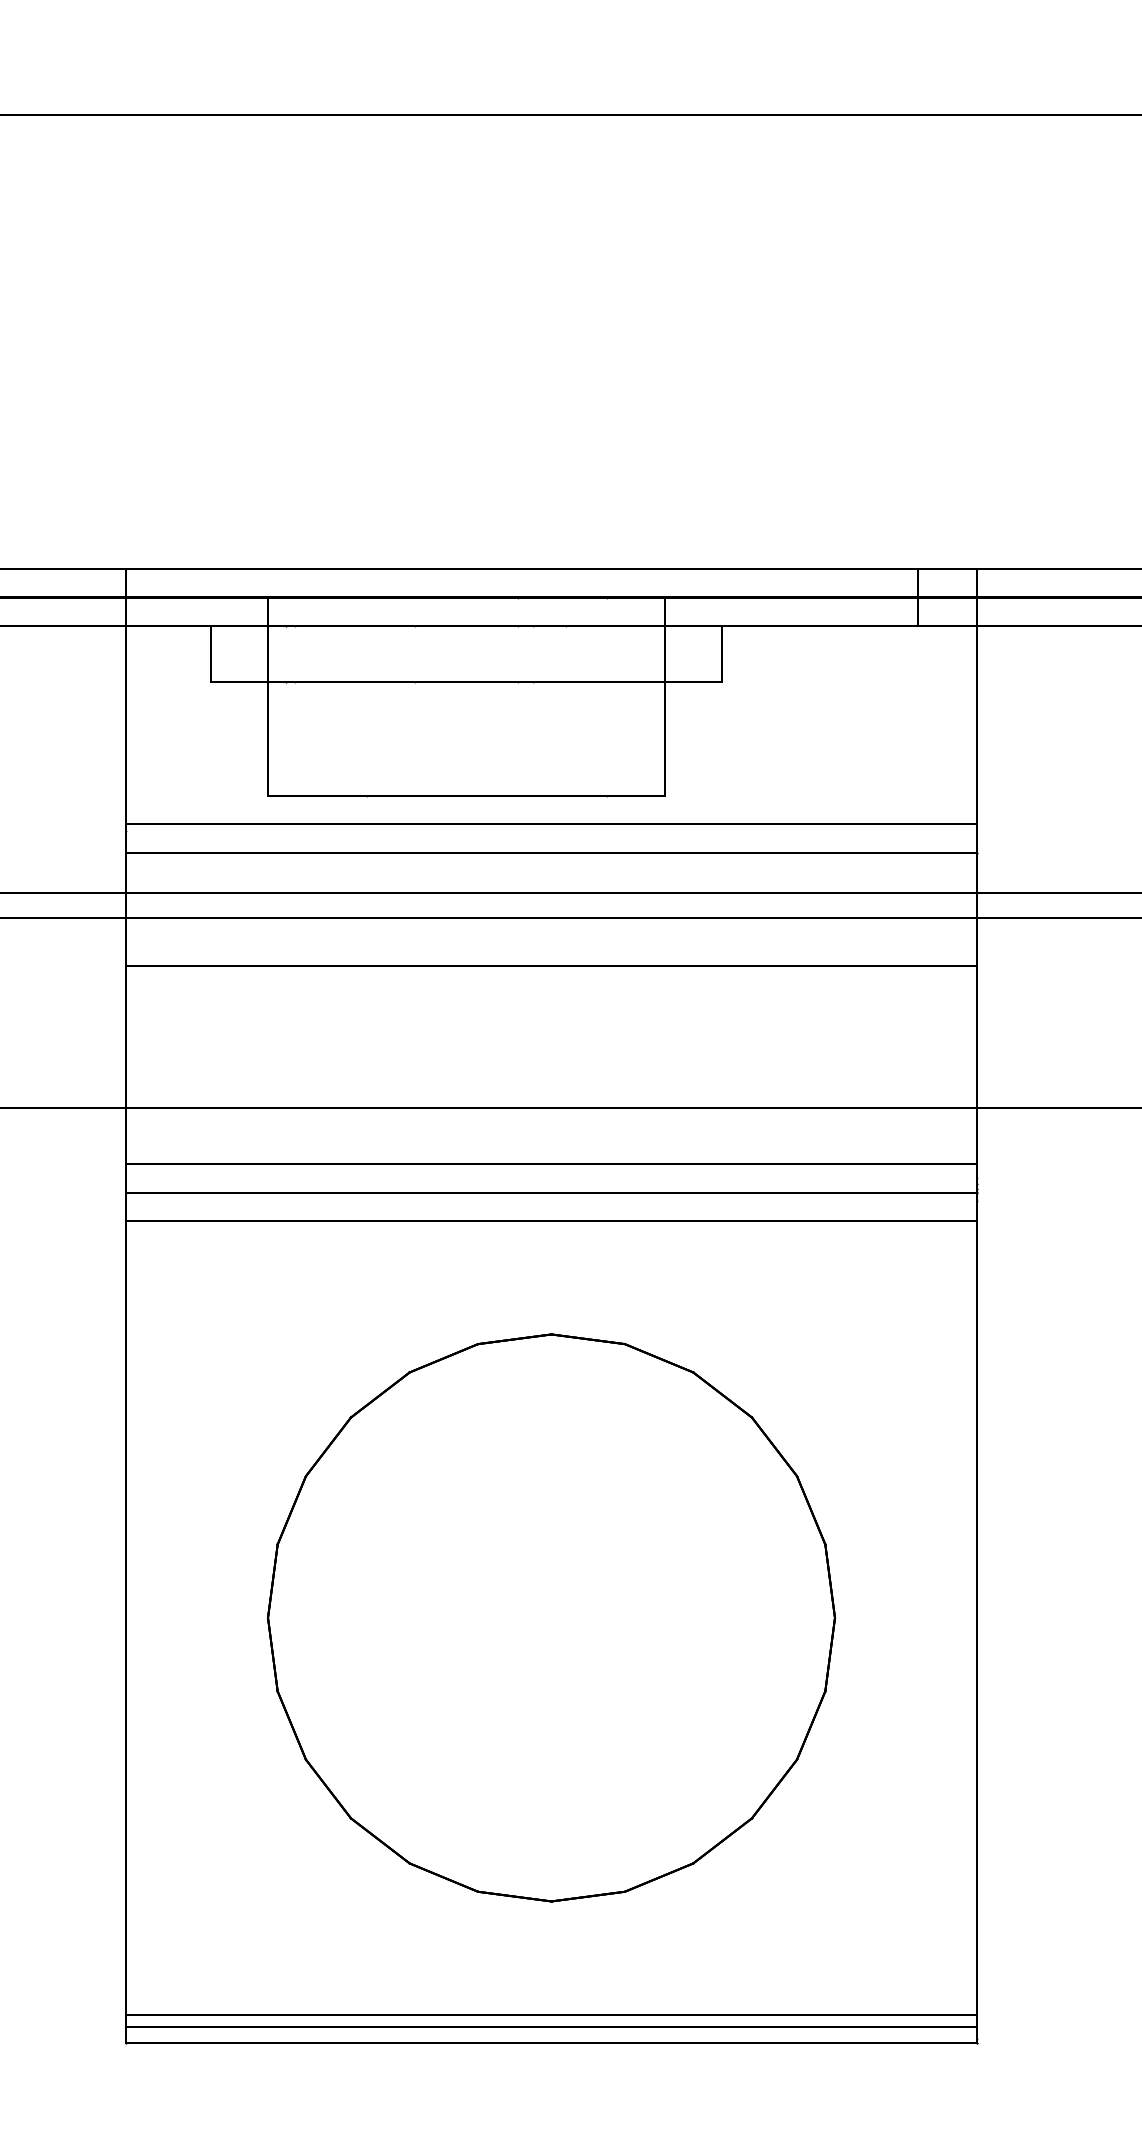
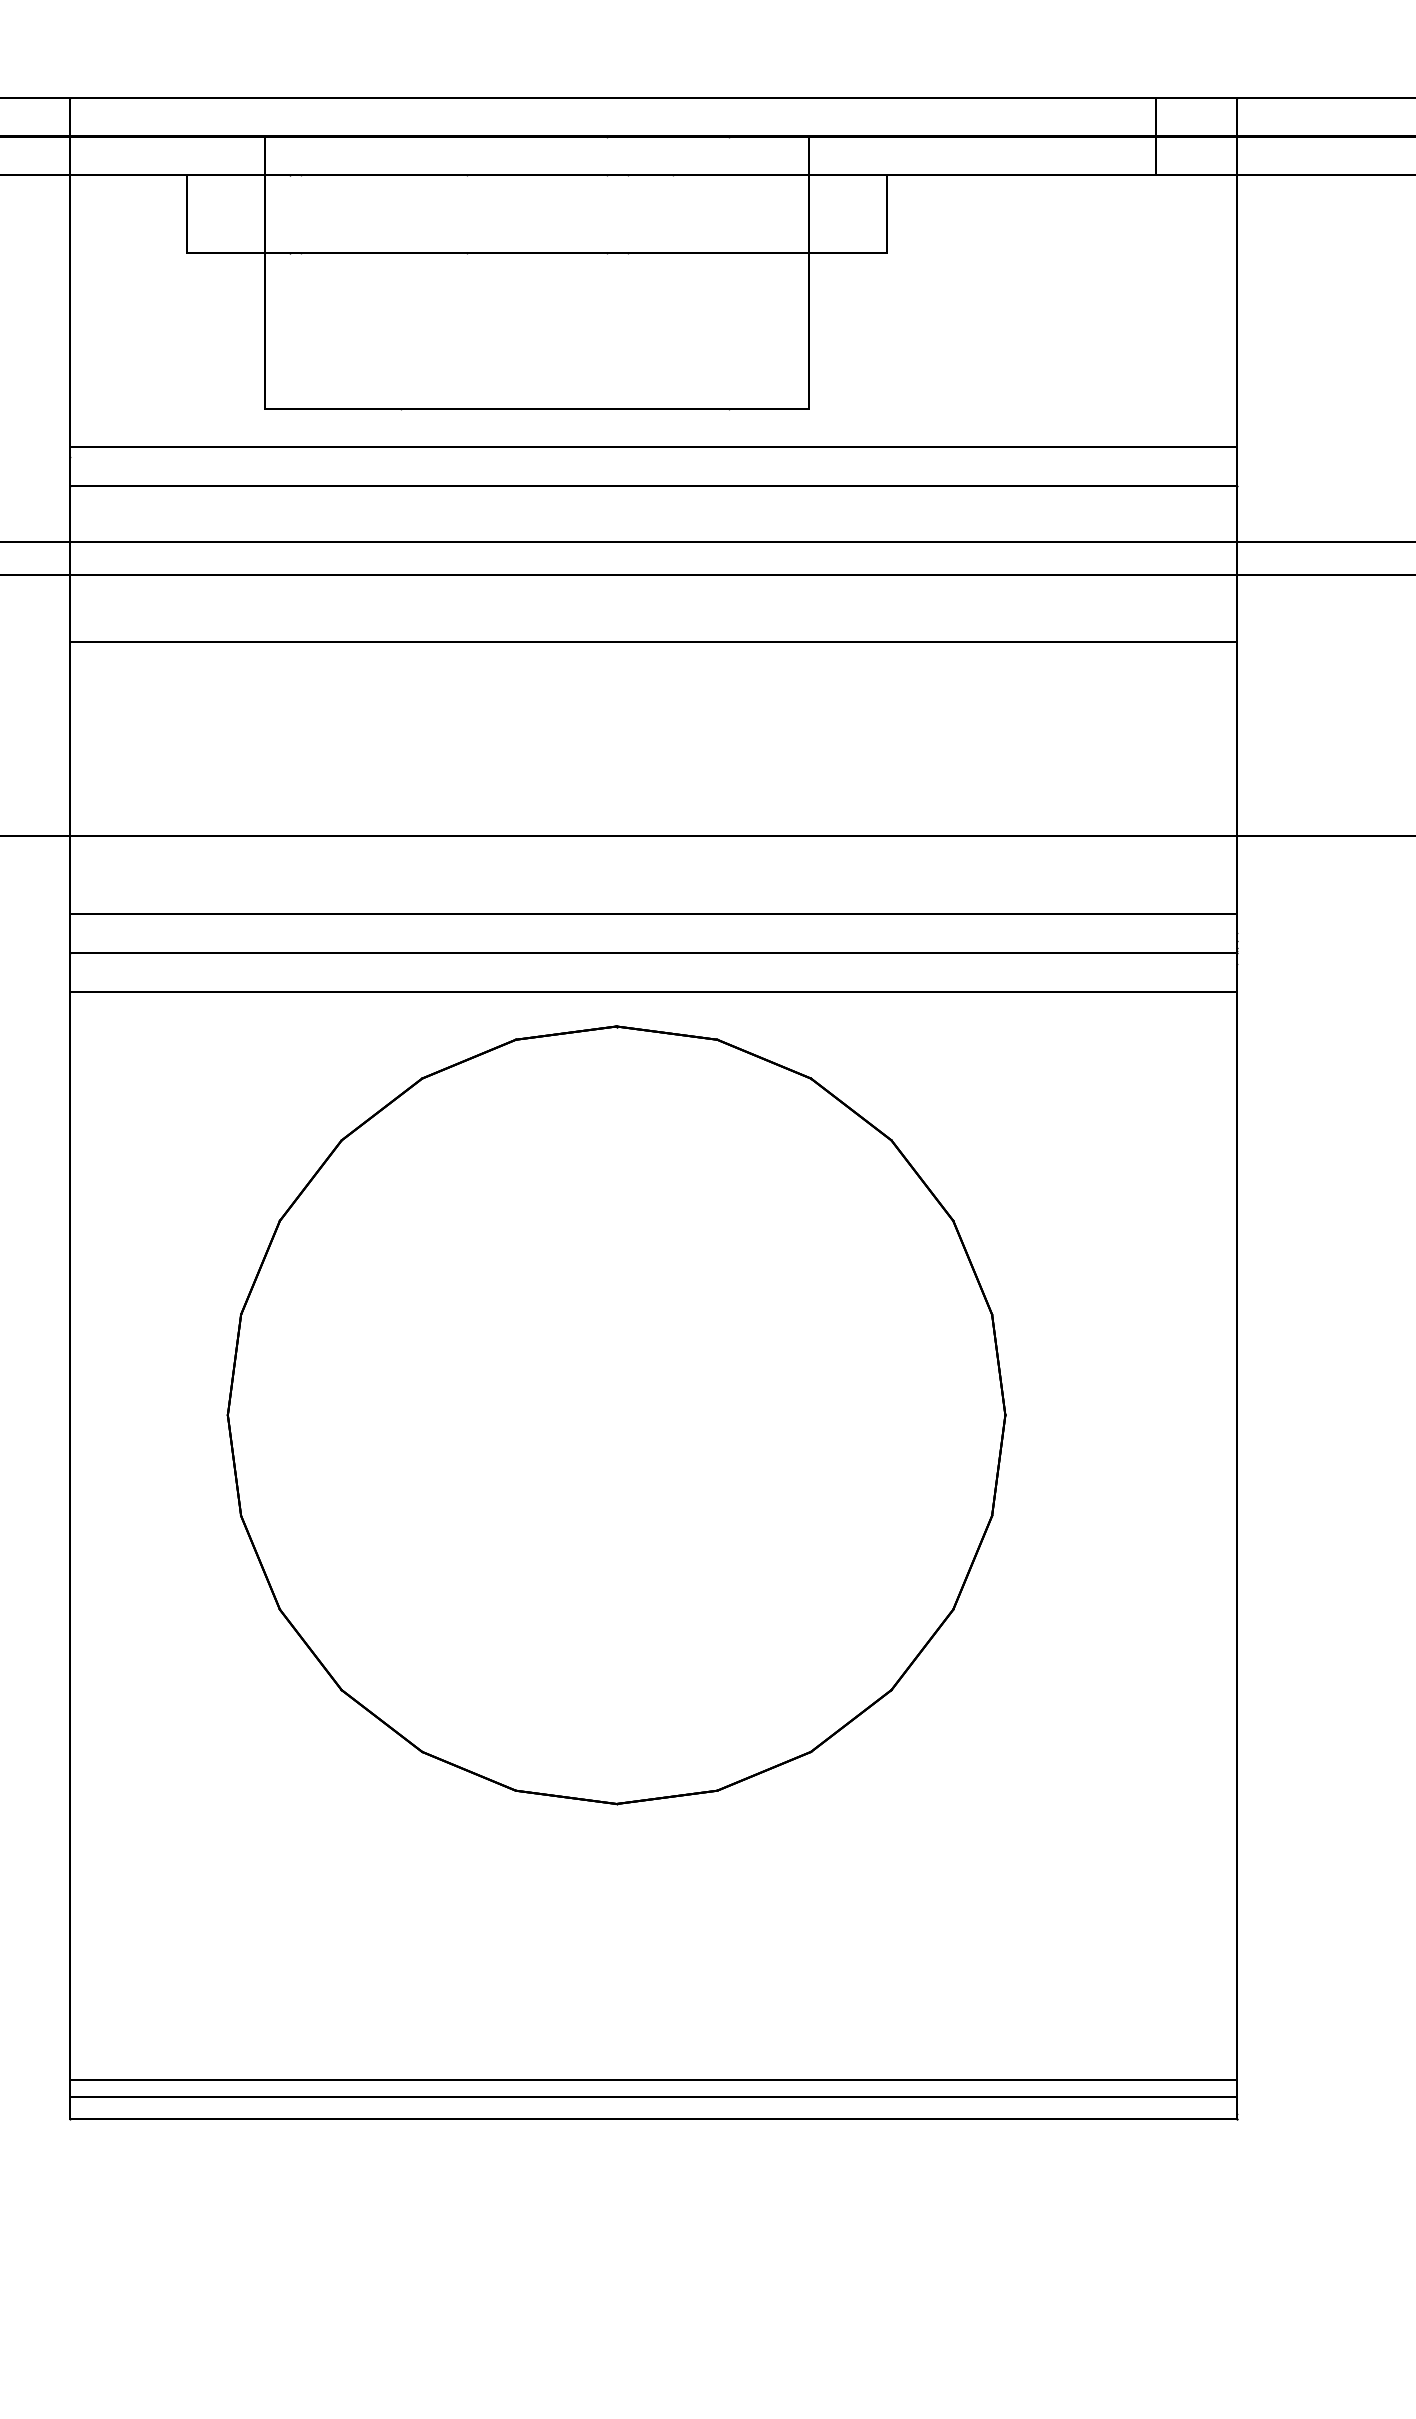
part: (551, 1617) -> (616, 1414), moved

